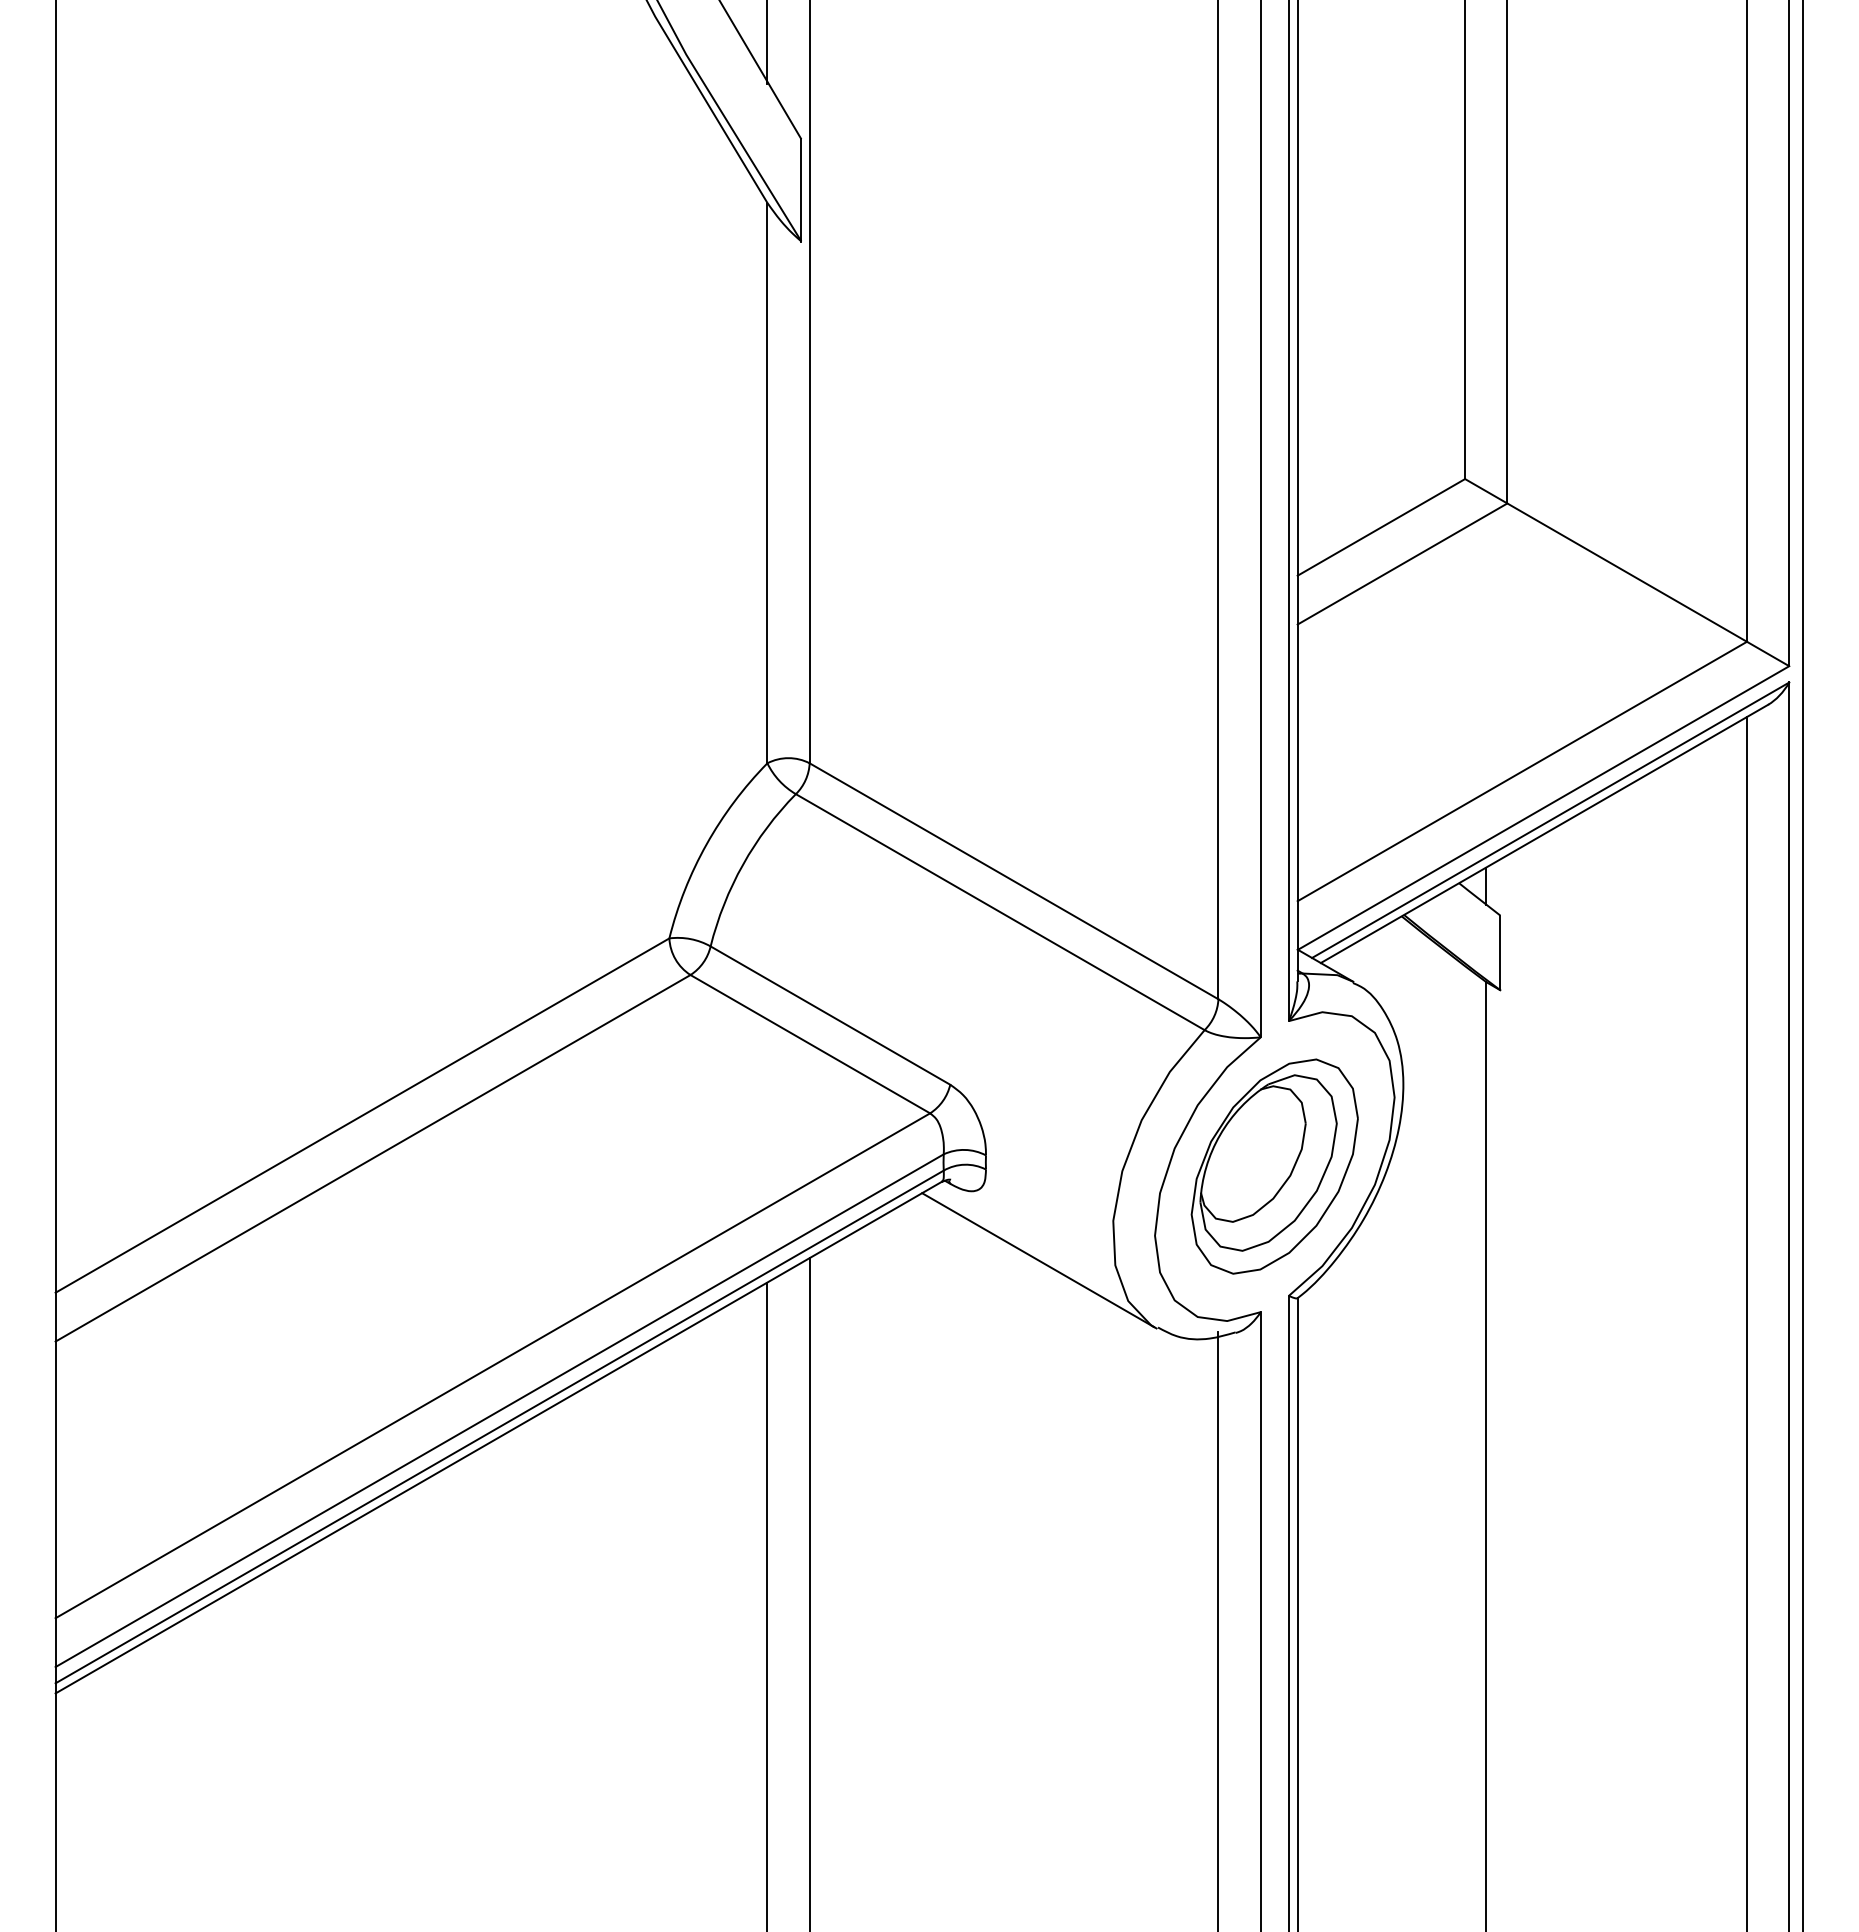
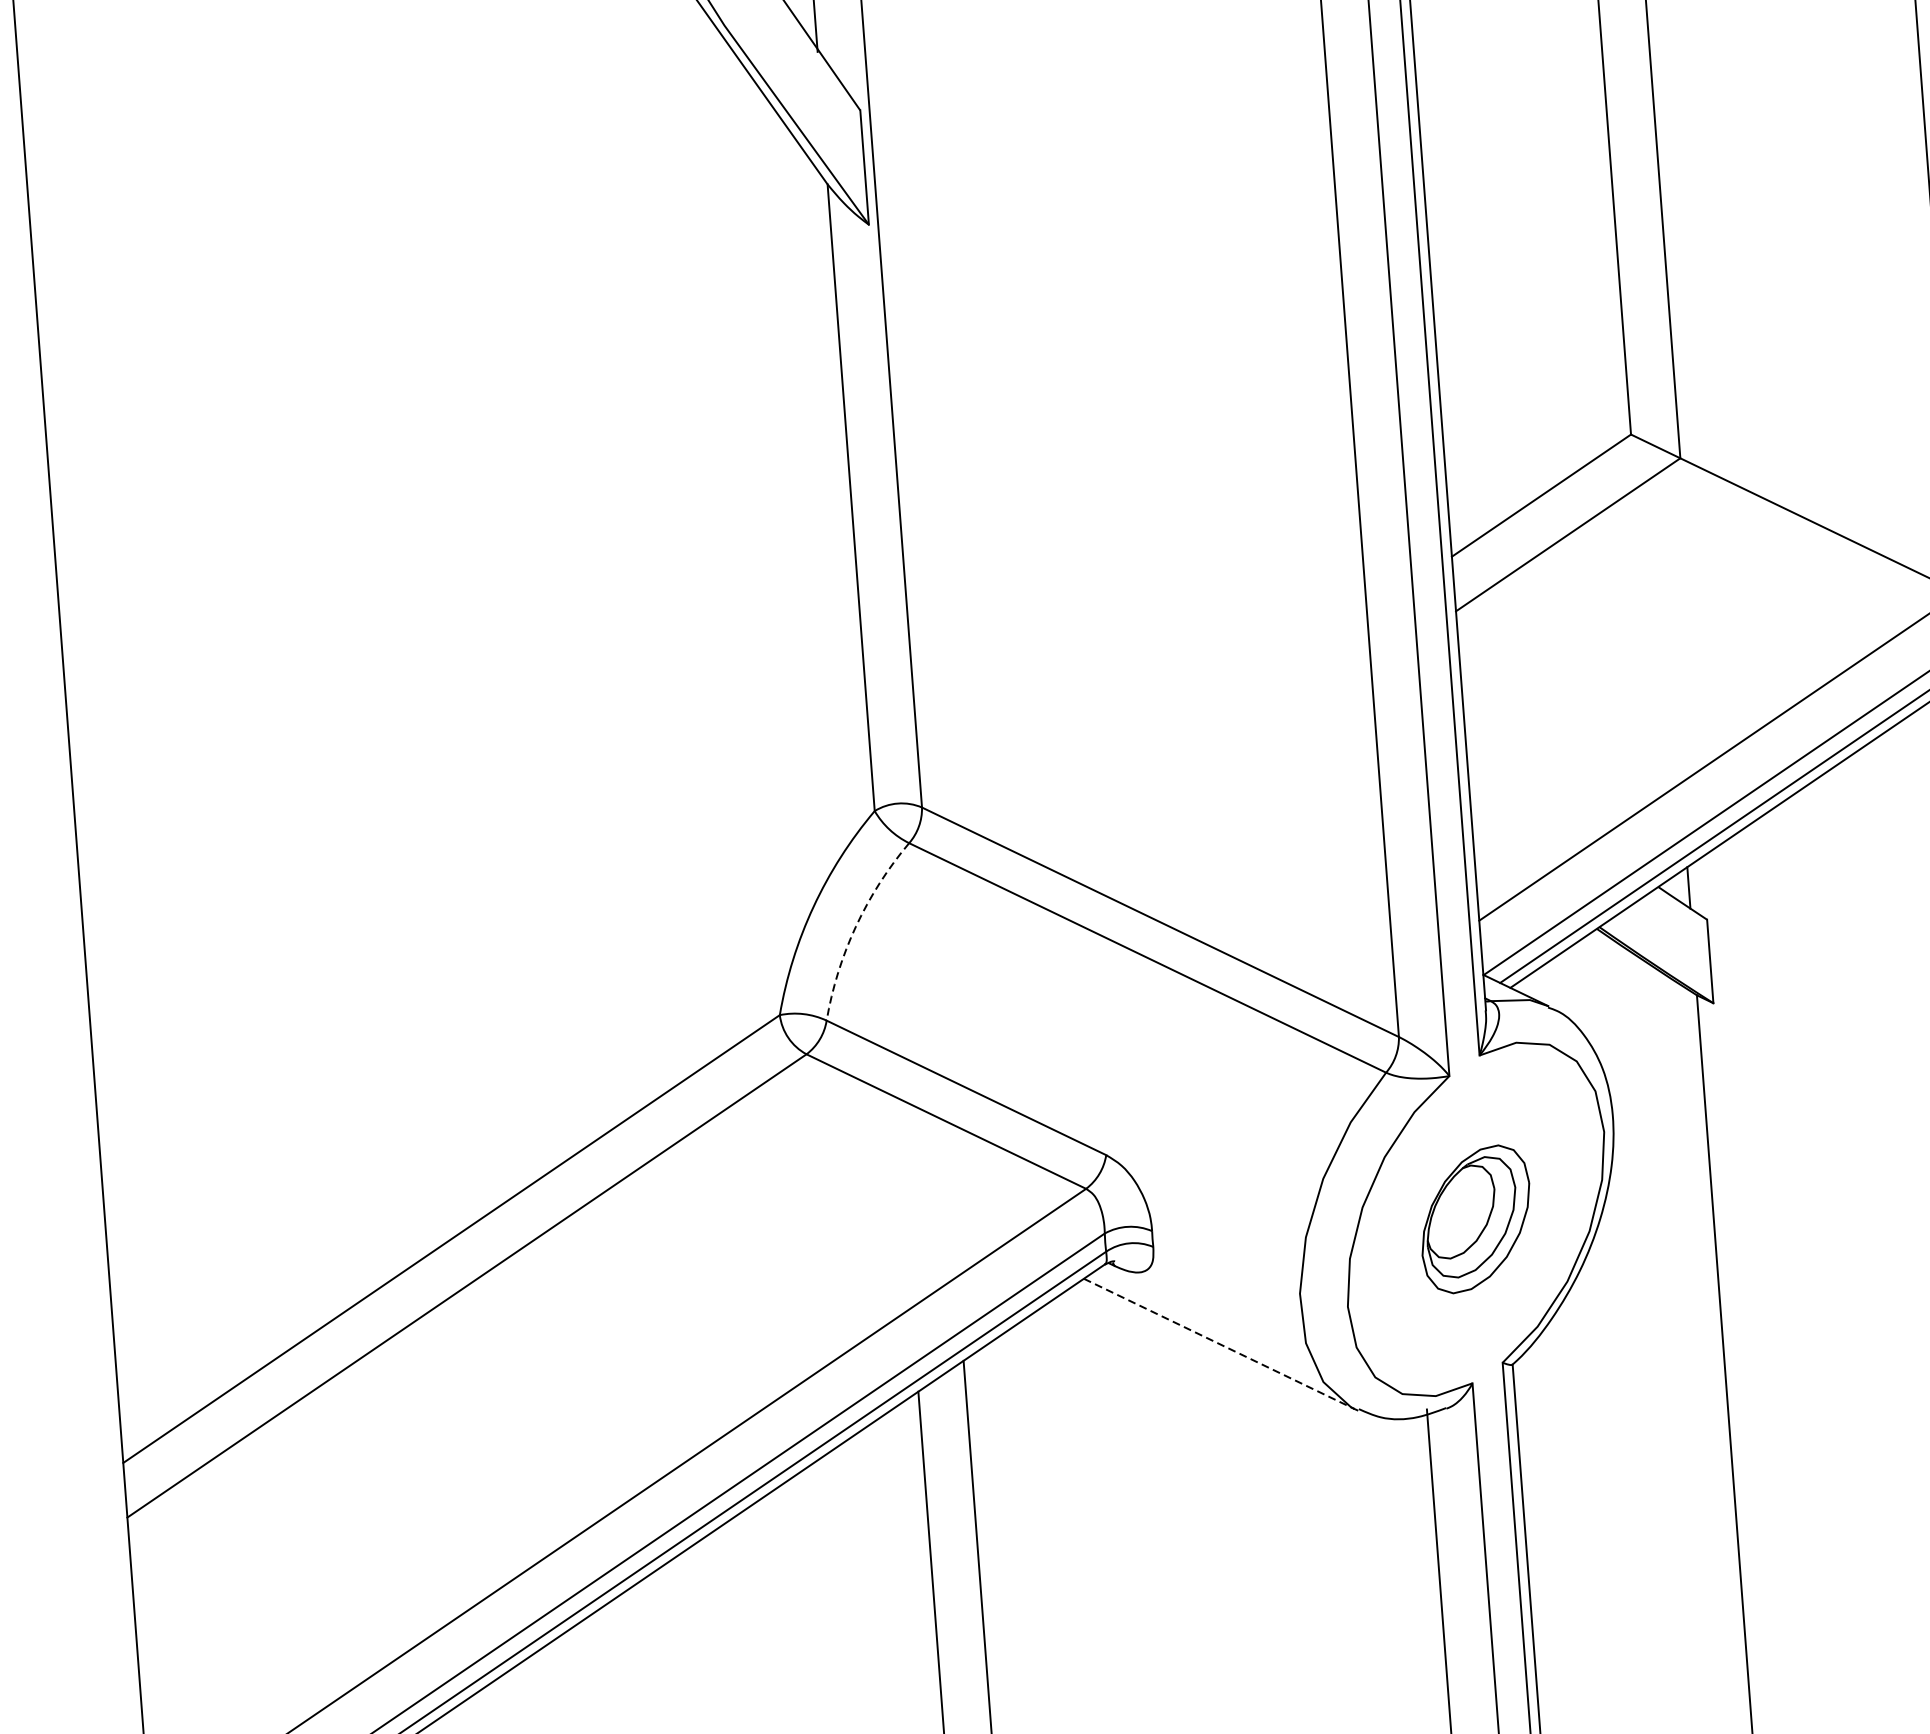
arc: (743, 864) -> (856, 926), solid -> dashed
part: (1274, 1166) -> (1475, 1219), size x0.6
line: (1038, 1260) -> (1219, 1344), solid -> dashed

